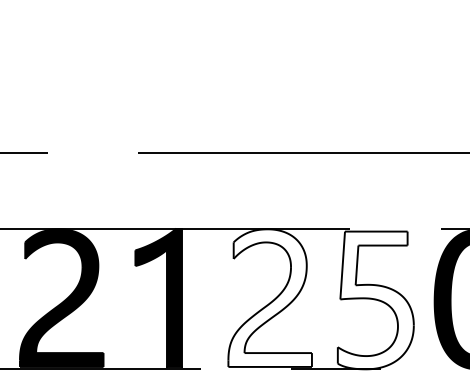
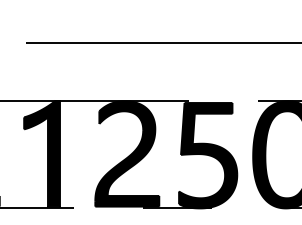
fill: (269, 297) -> (126, 153), added
fill: (375, 300) -> (207, 155), added

